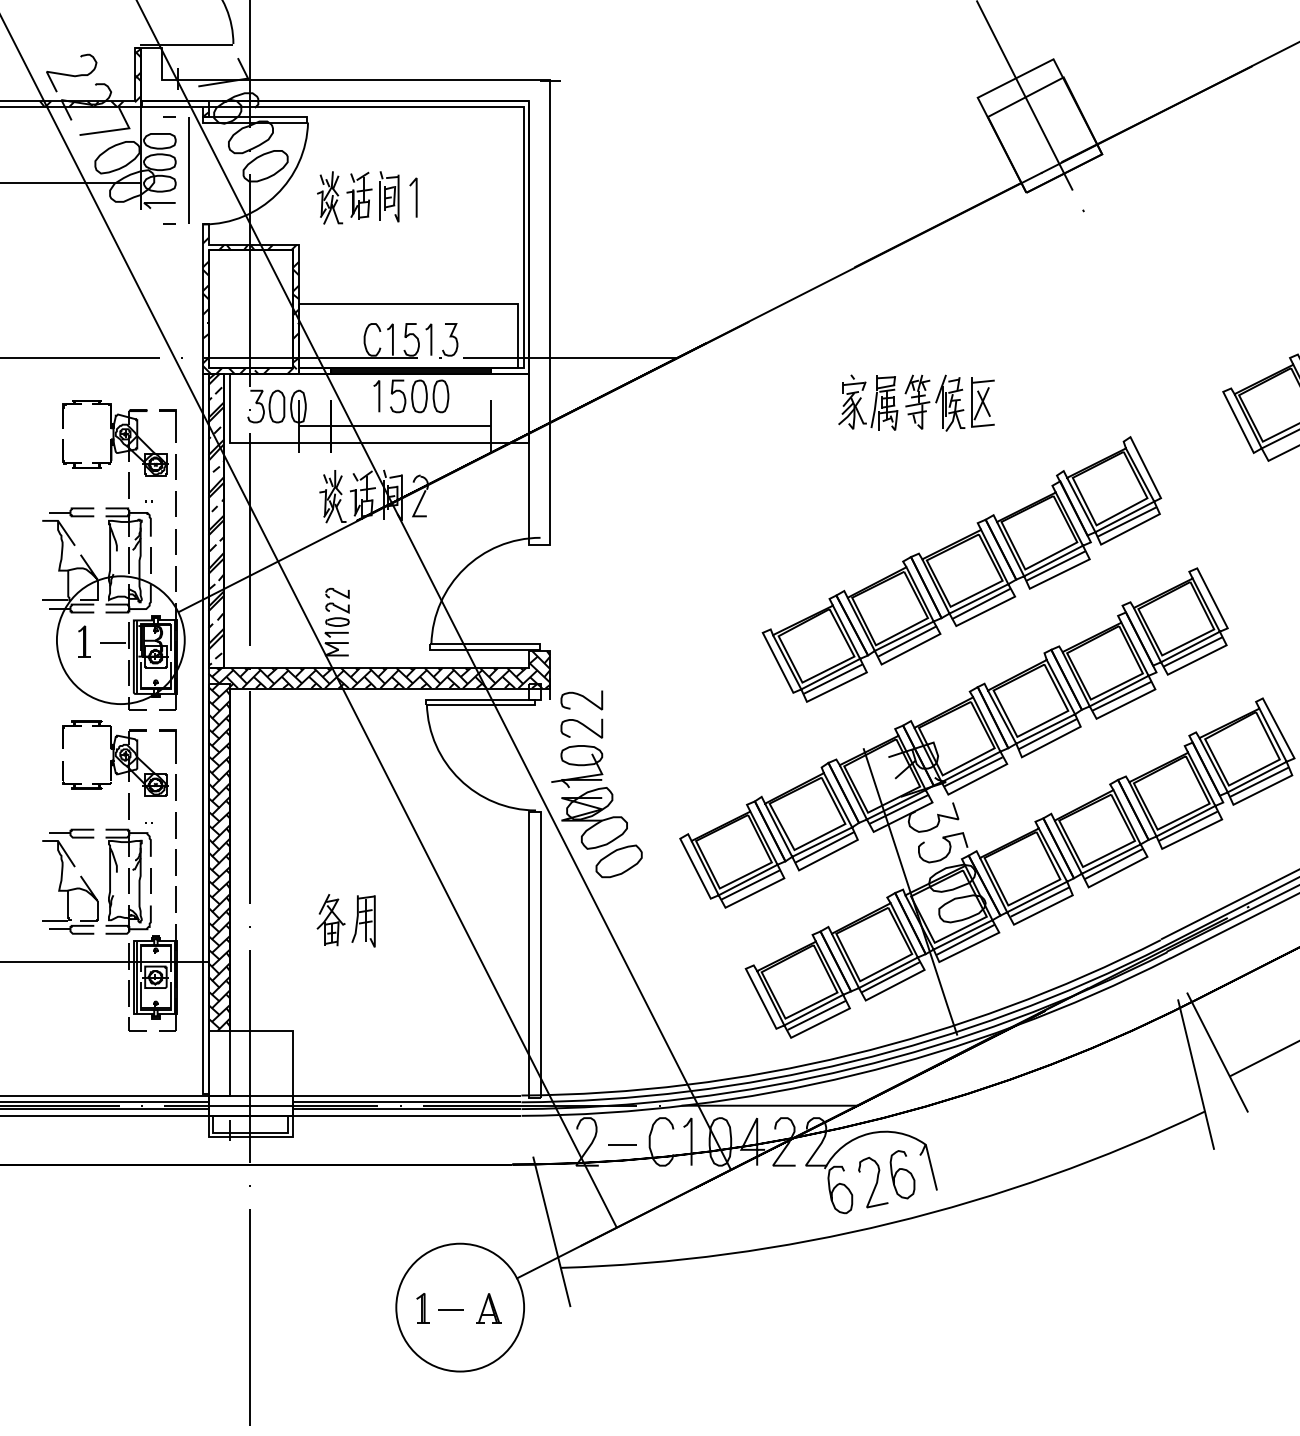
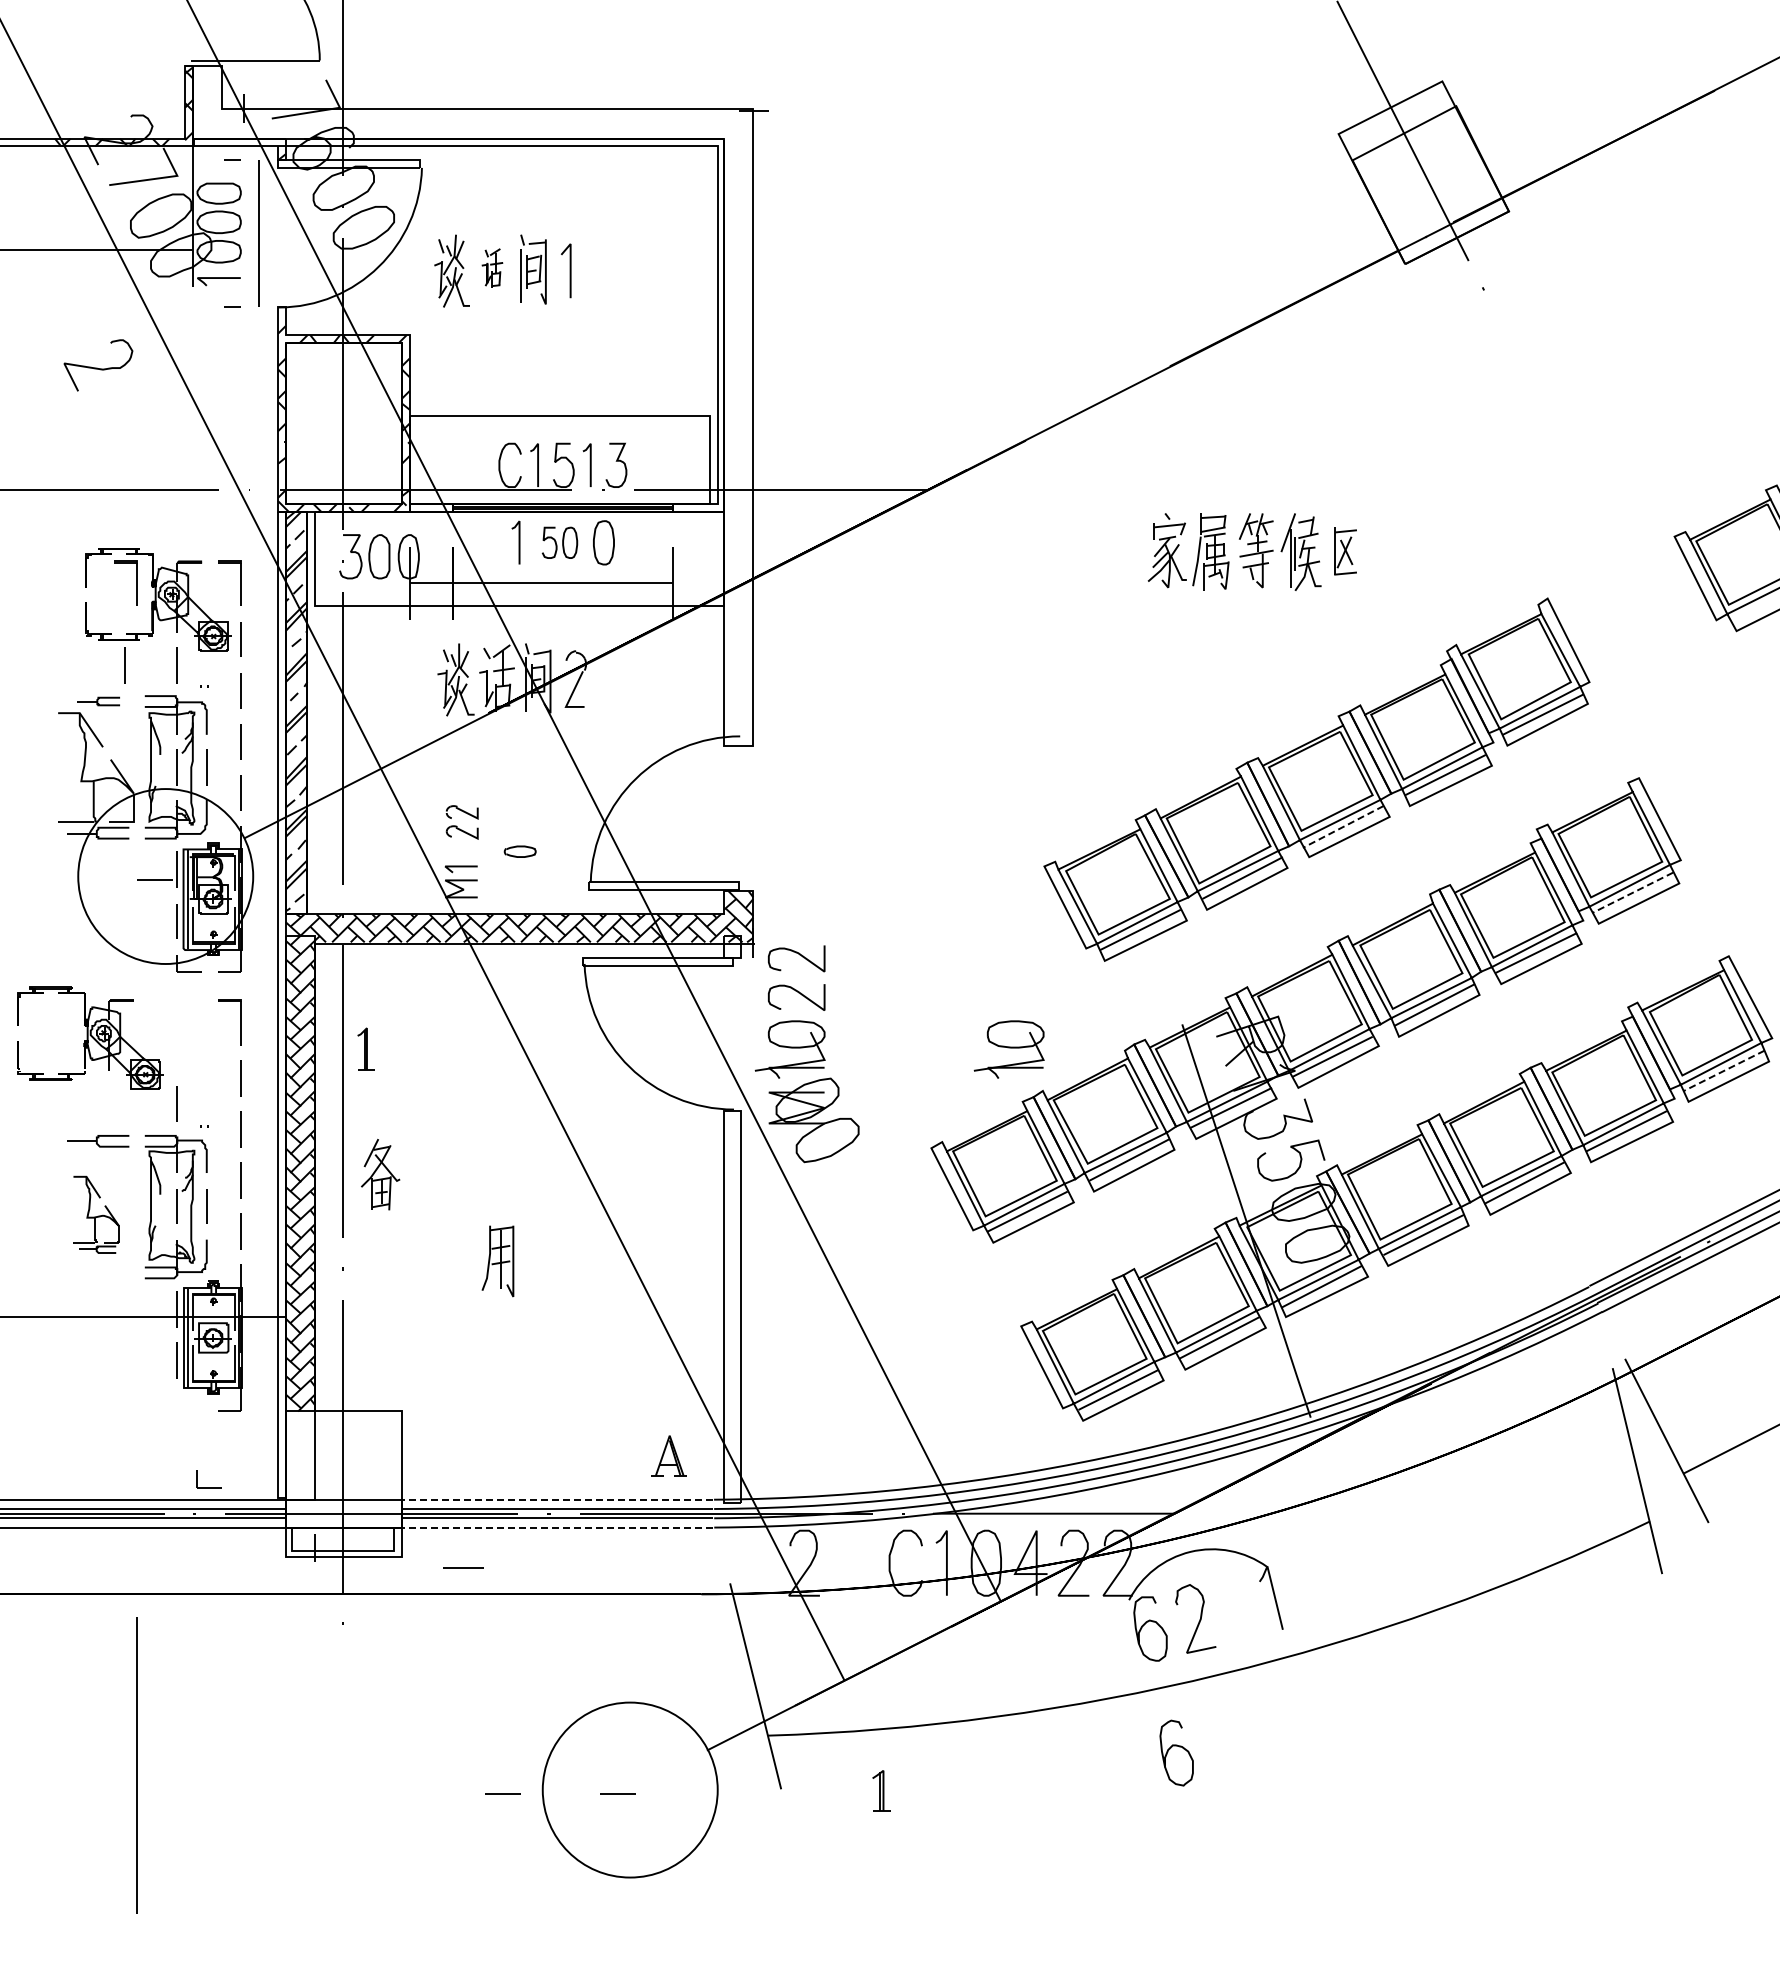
curve: (70, 74) -> (97, 367), moved
part: (359, 195) -> (492, 267), size x0.6
part: (408, 396) -> (559, 542), size x0.7
part: (982, 402) -> (1345, 551), size x0.7
part: (99, 425) -> (136, 582), added
line: (90, 486) -> (124, 665), added
part: (71, 512) -> (98, 701), size x0.7
line: (980, 604) -> (1342, 827), solid -> dashed
part: (336, 621) -> (519, 851), moved
part: (84, 640) -> (365, 1048), moved
line: (1192, 652) -> (1632, 893), solid -> dashed
part: (115, 757) -> (90, 1037), moved
part: (736, 766) -> (1008, 1049), added
line: (1258, 782) -> (1723, 1071), solid -> dashed
part: (618, 860) -> (847, 1178), removed
part: (70, 887) -> (96, 1214), size x0.6
part: (331, 920) -> (380, 1174), moved
part: (137, 1030) -> (208, 1487), moved
line: (407, 1095) -> (557, 1499), solid -> dashed
line: (407, 1115) -> (557, 1527), solid -> dashed
line: (622, 1145) -> (463, 1567), moved
curve: (904, 1170) -> (1179, 1747), moved
part: (423, 1307) -> (881, 1790), moved
part: (488, 1307) -> (668, 1455), moved
line: (366, 1310) -> (502, 1793), added
line: (249, 1317) -> (136, 1765), moved

